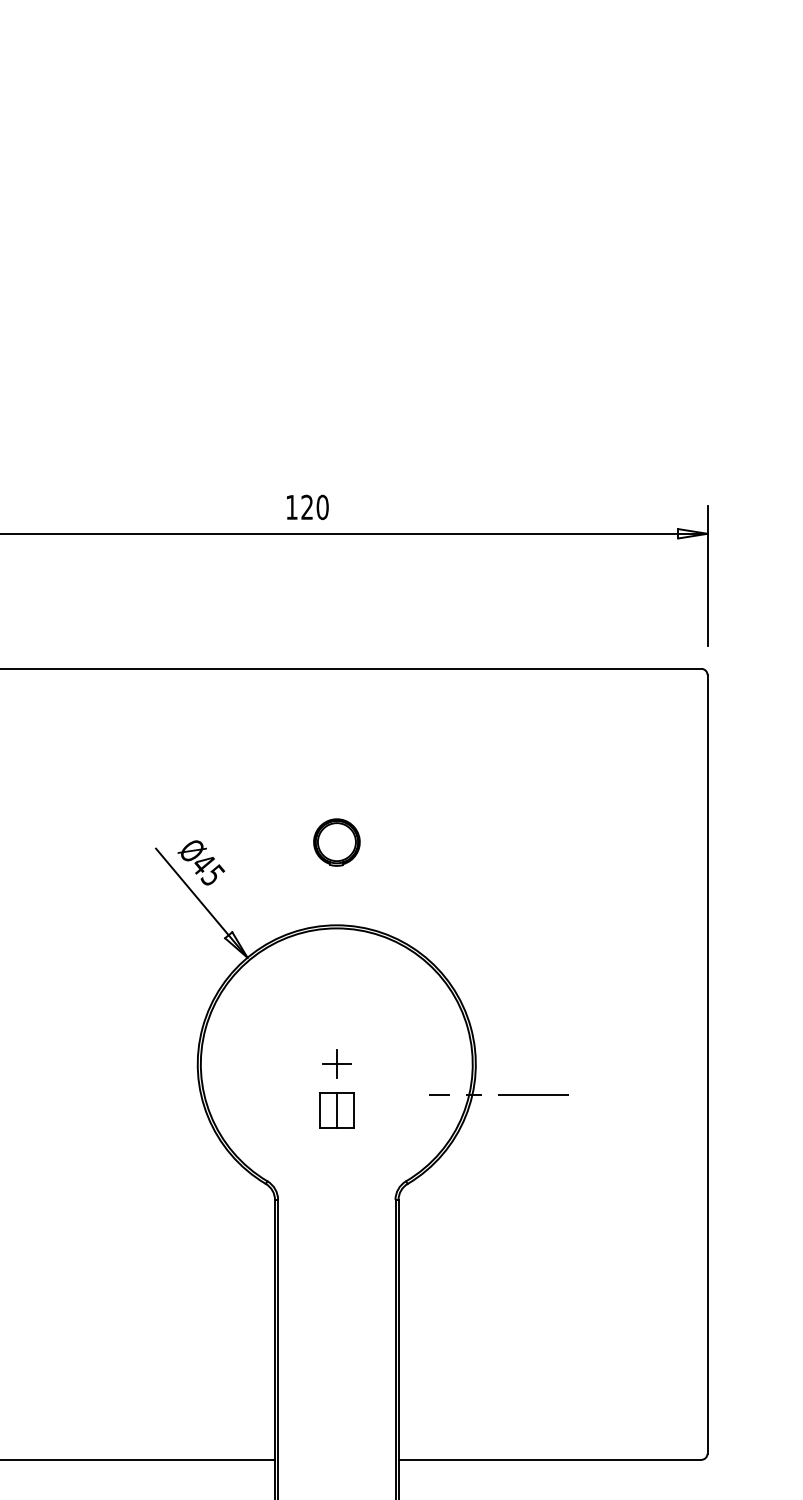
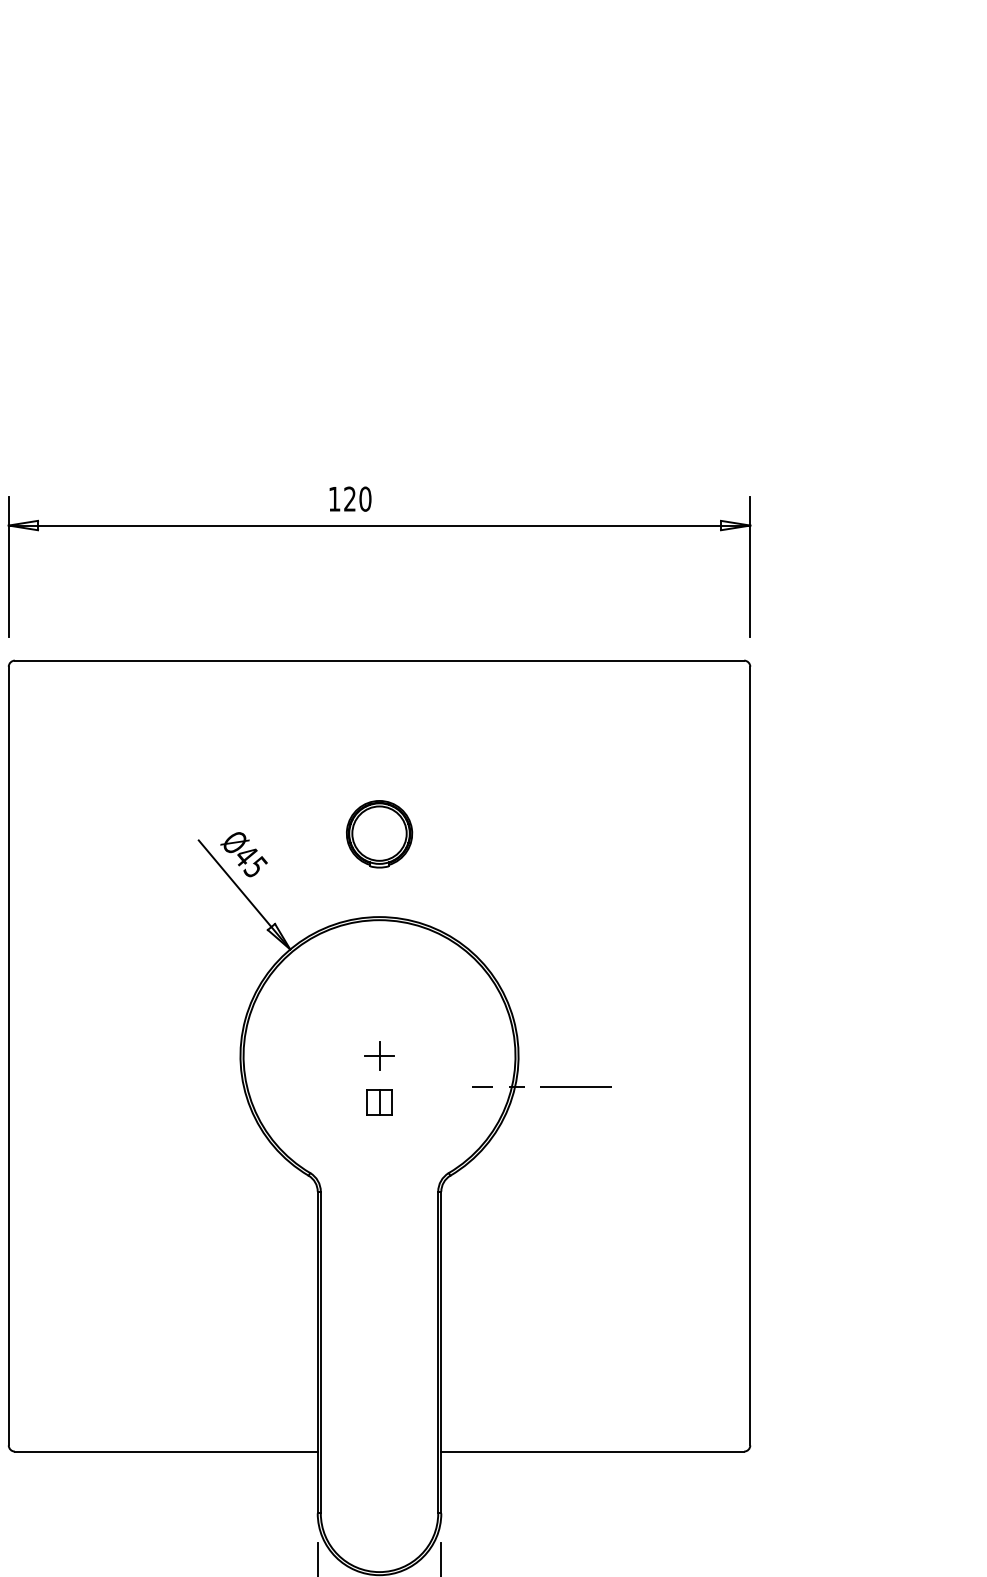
part: (336, 842) -> (379, 834), size x1.43
part: (336, 1110) -> (379, 1102), size x0.71

